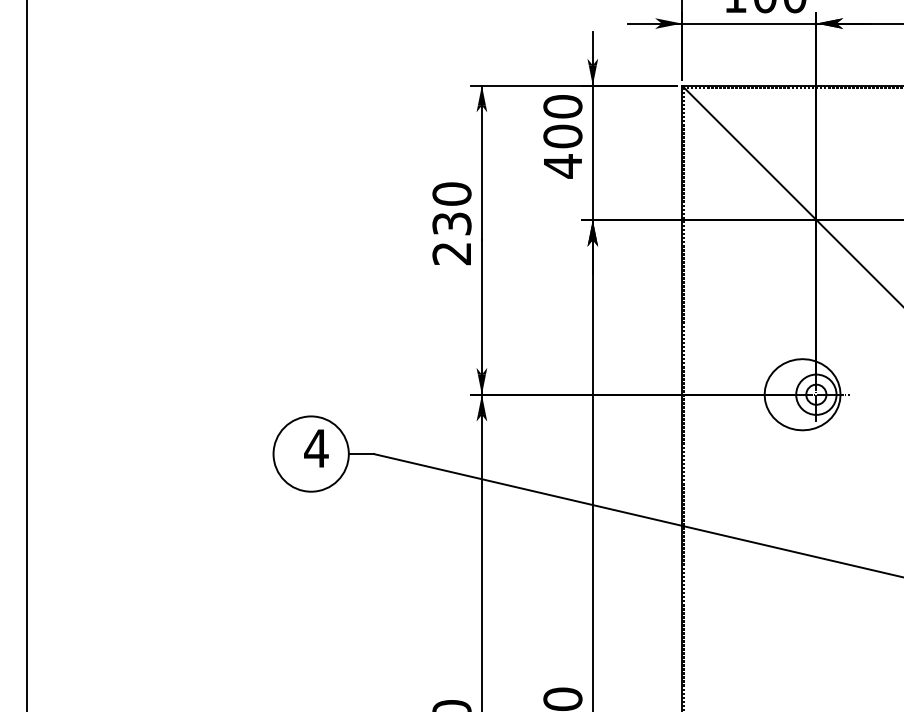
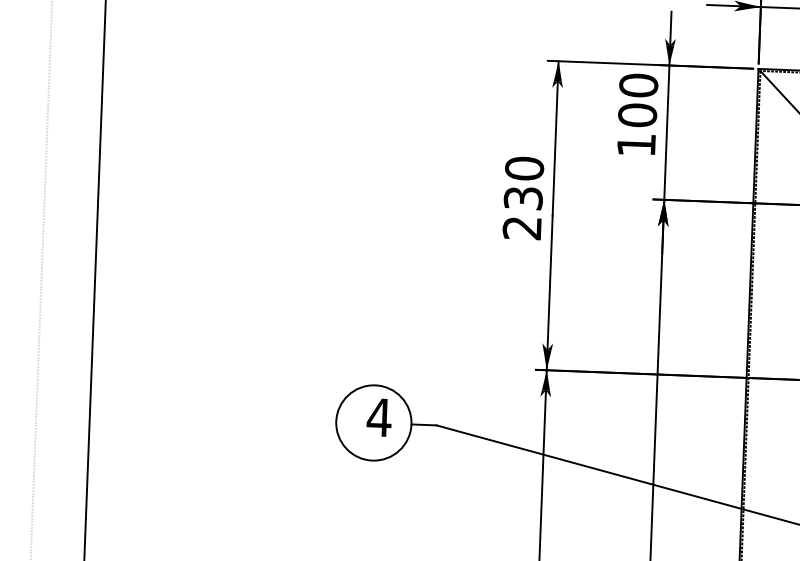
text: (562, 166) -> (636, 145), 400 -> 100

